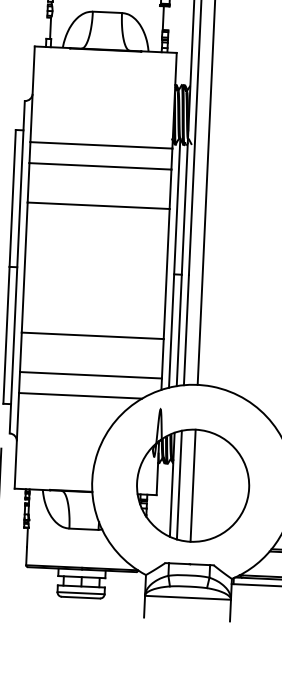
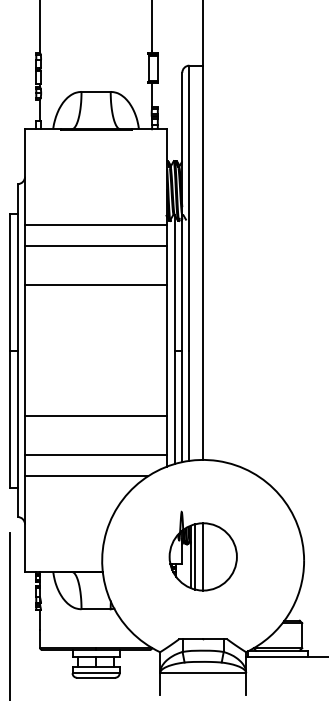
part: (193, 475) -> (203, 550), size x0.6

